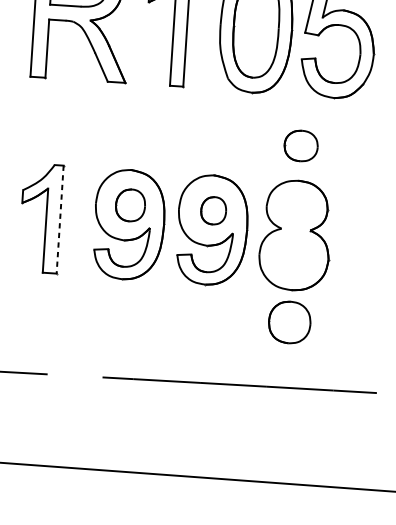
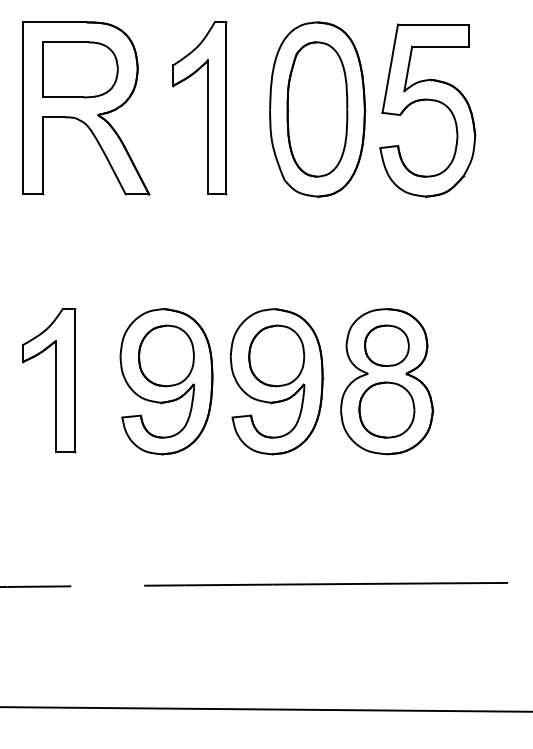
part: (300, 145) -> (386, 345), moved
part: (130, 205) -> (166, 355), size x1.43
part: (213, 210) -> (276, 355), size x1.67
line: (60, 219) -> (74, 380), dashed -> solid
part: (289, 322) -> (386, 409), moved

